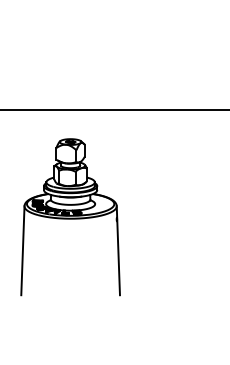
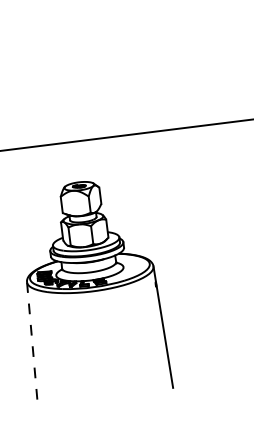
line: (22, 250) -> (31, 343), solid -> dashed

